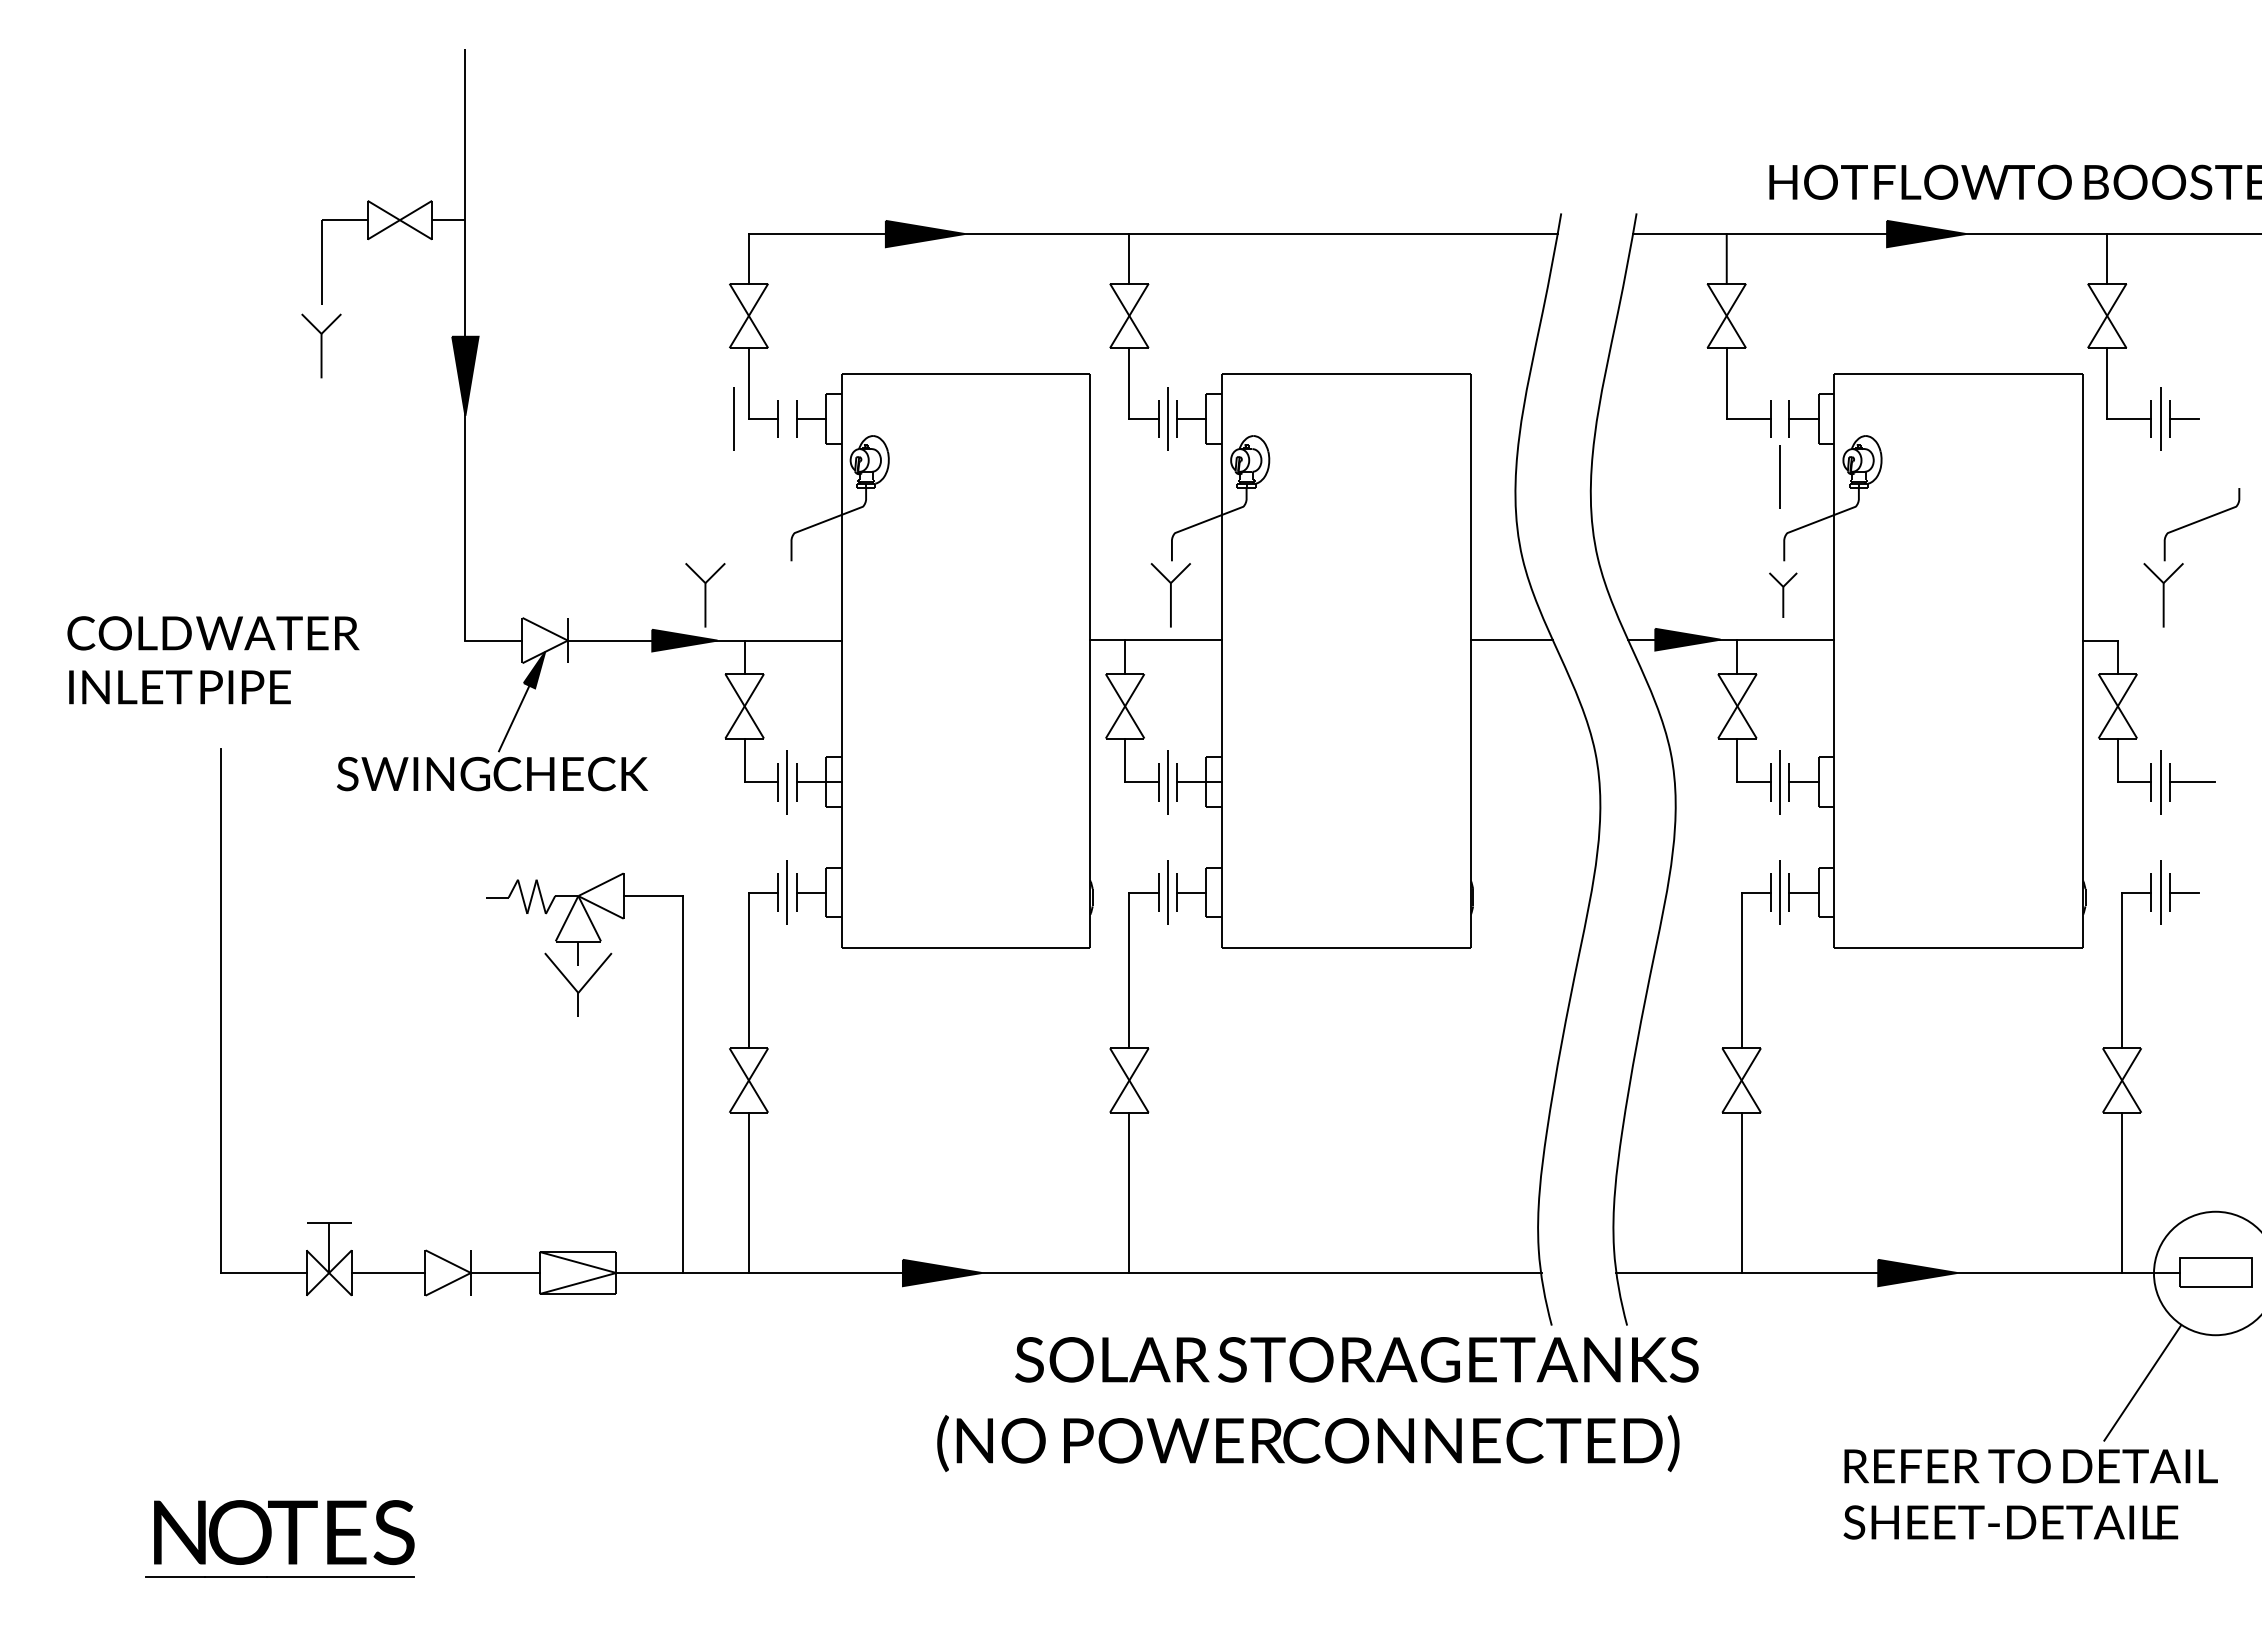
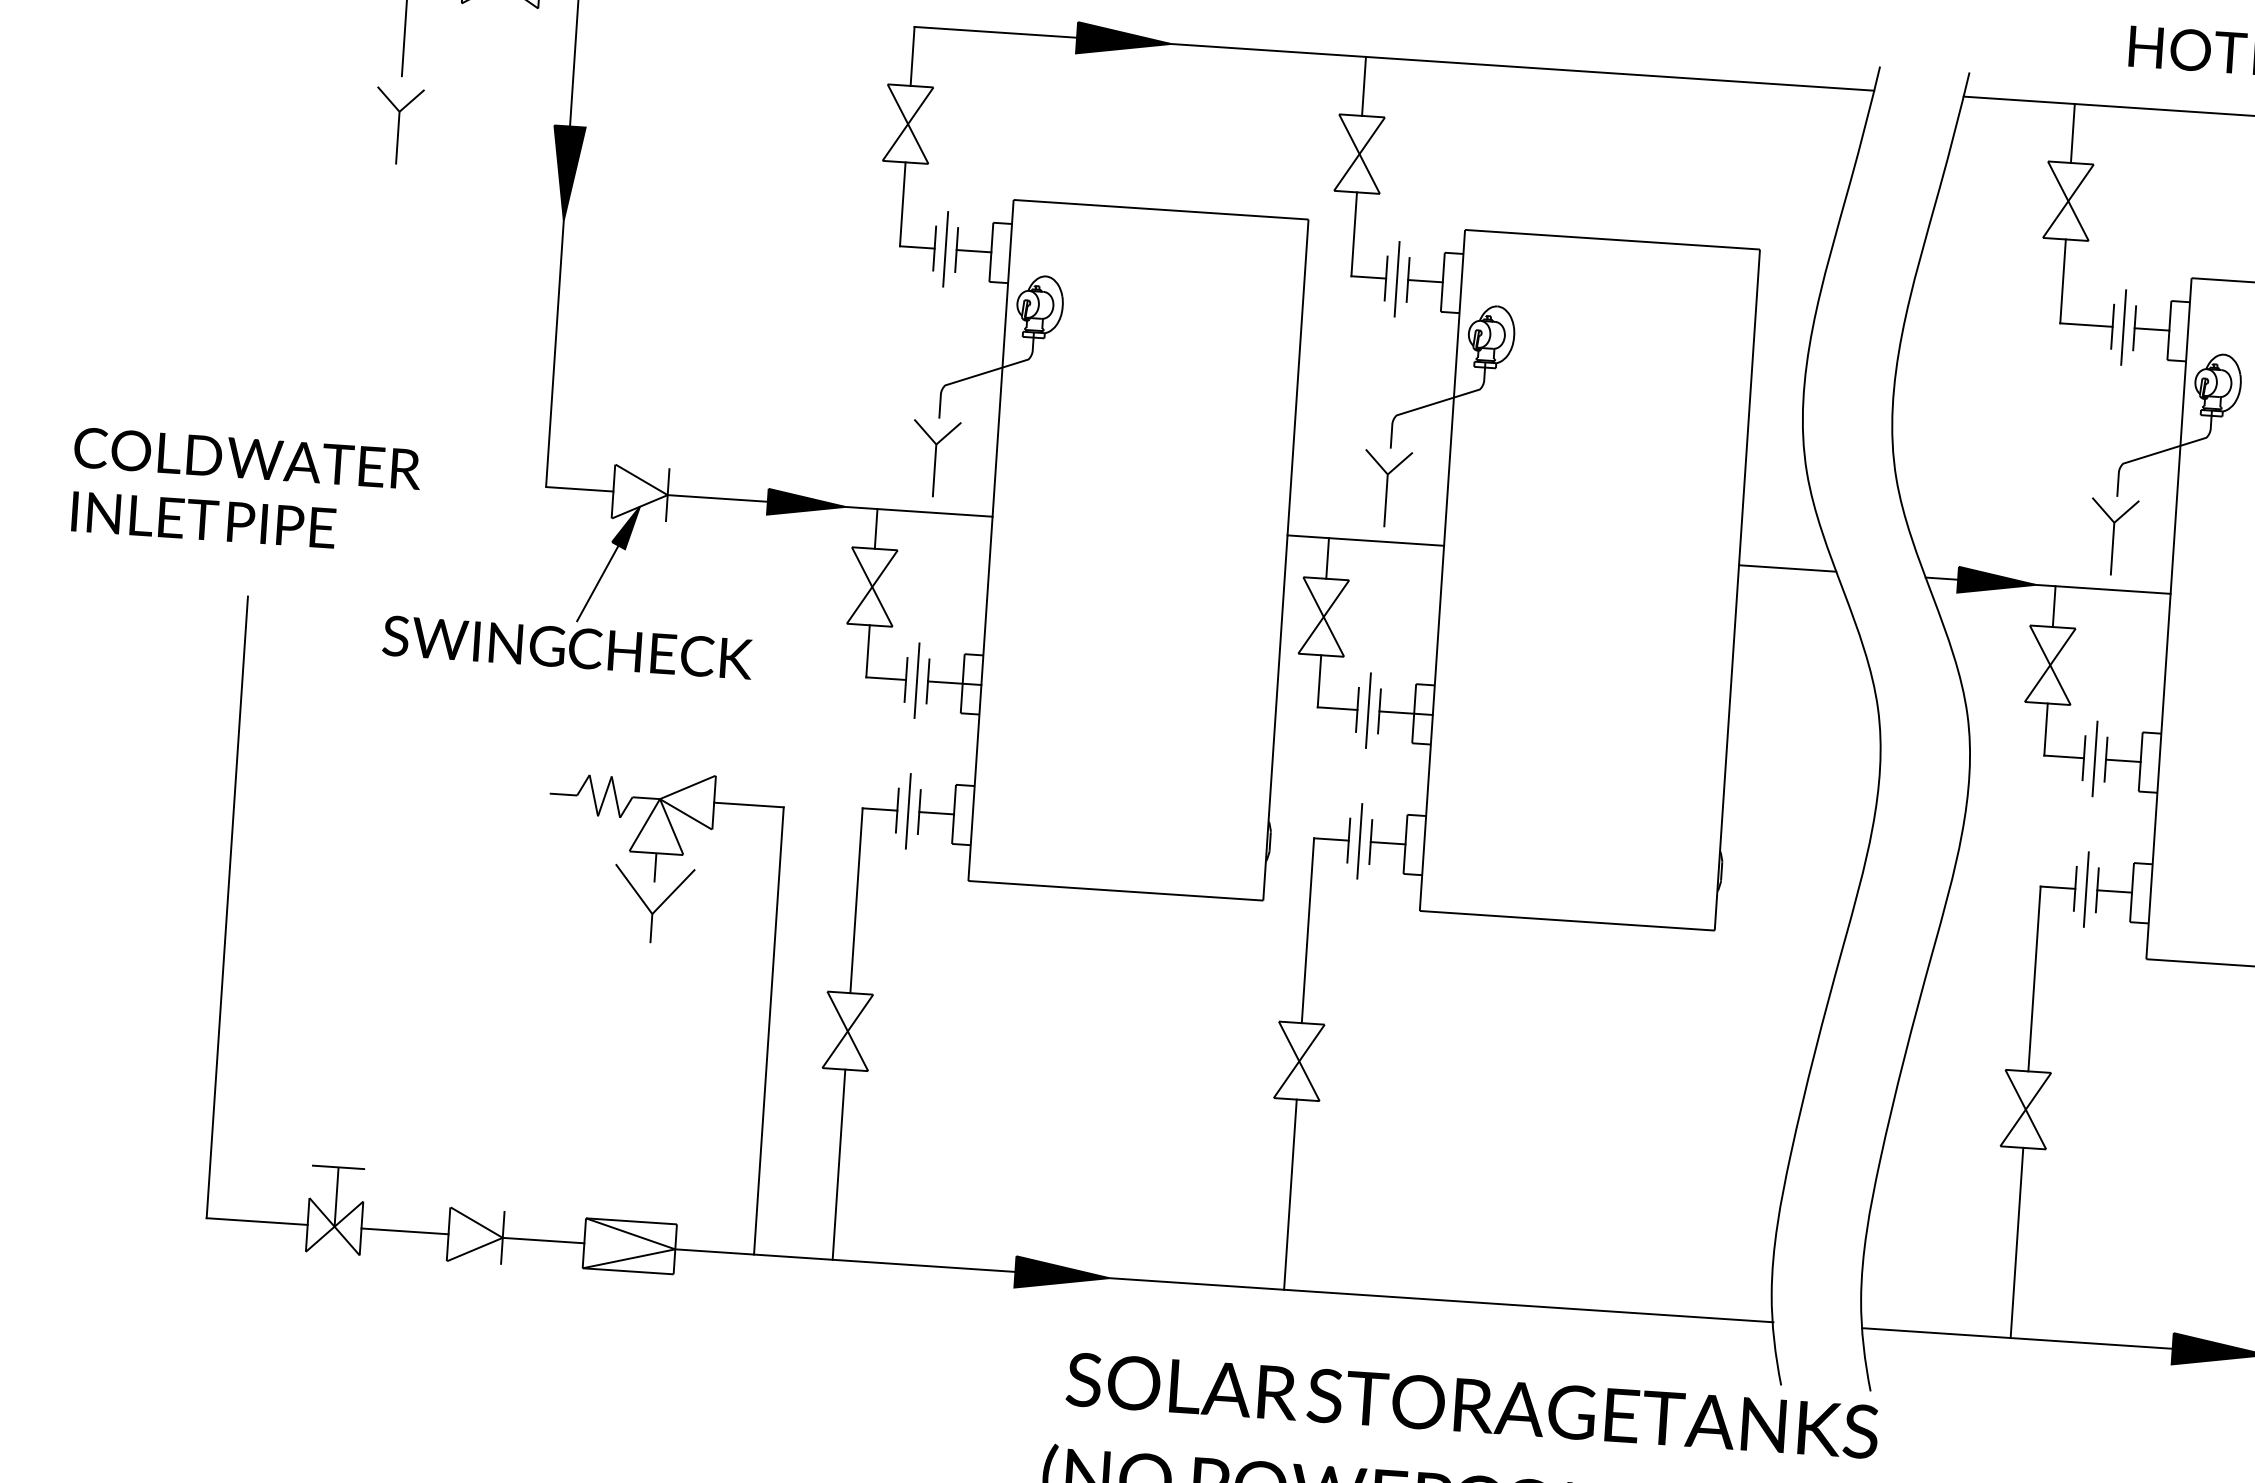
line: (733, 418) -> (944, 248), moved
line: (1779, 476) -> (2122, 327), moved
part: (705, 595) -> (935, 459), moved
part: (1783, 595) -> (2113, 537), size x1.43
text: (1356, 1359) -> (1472, 1405), moved

